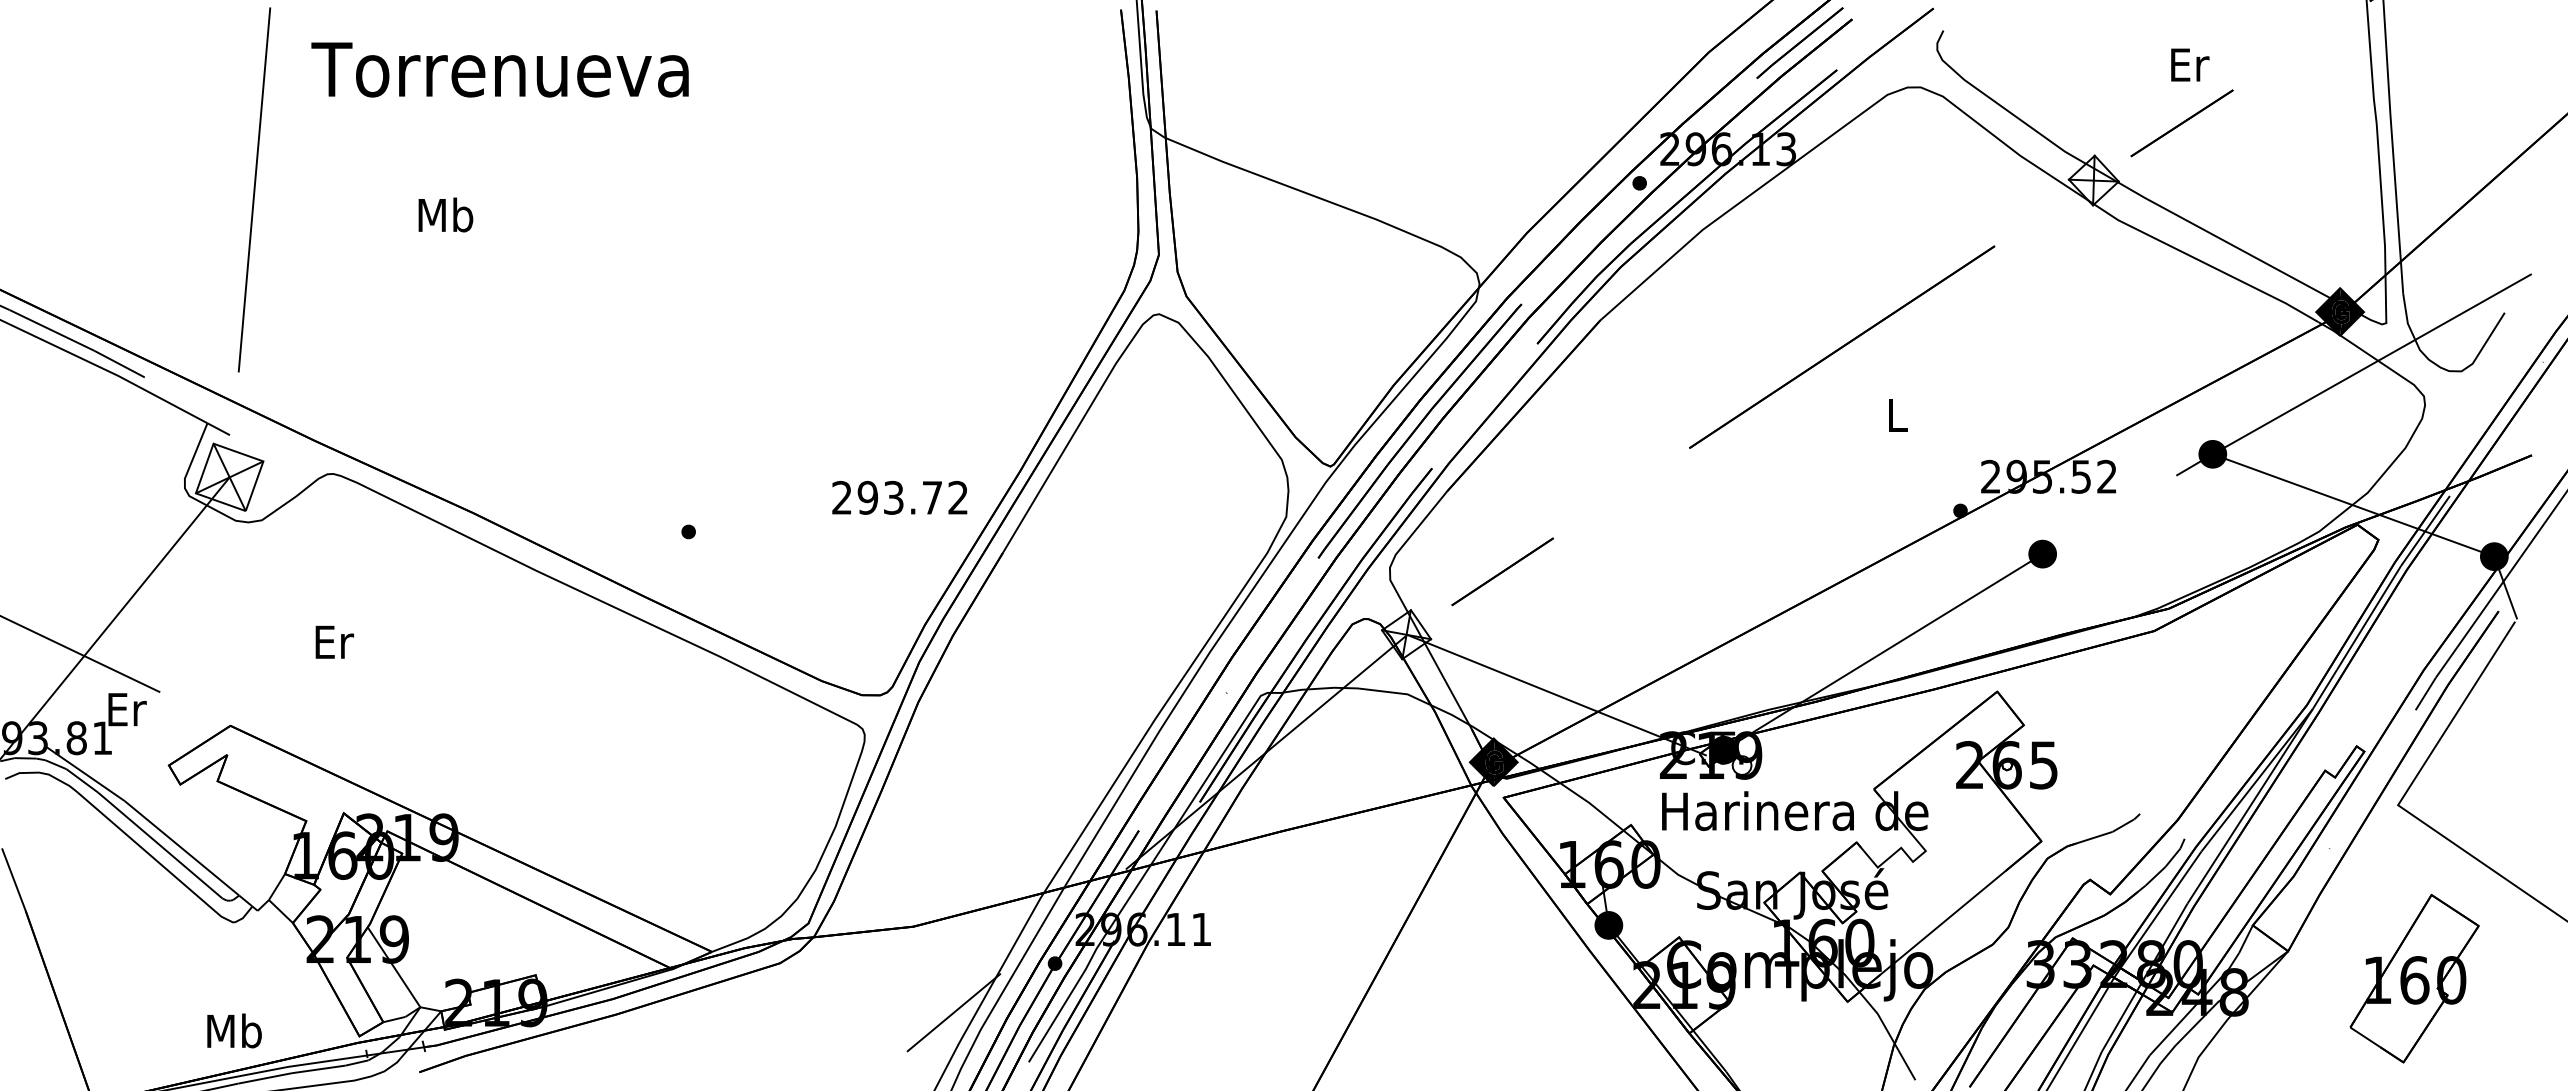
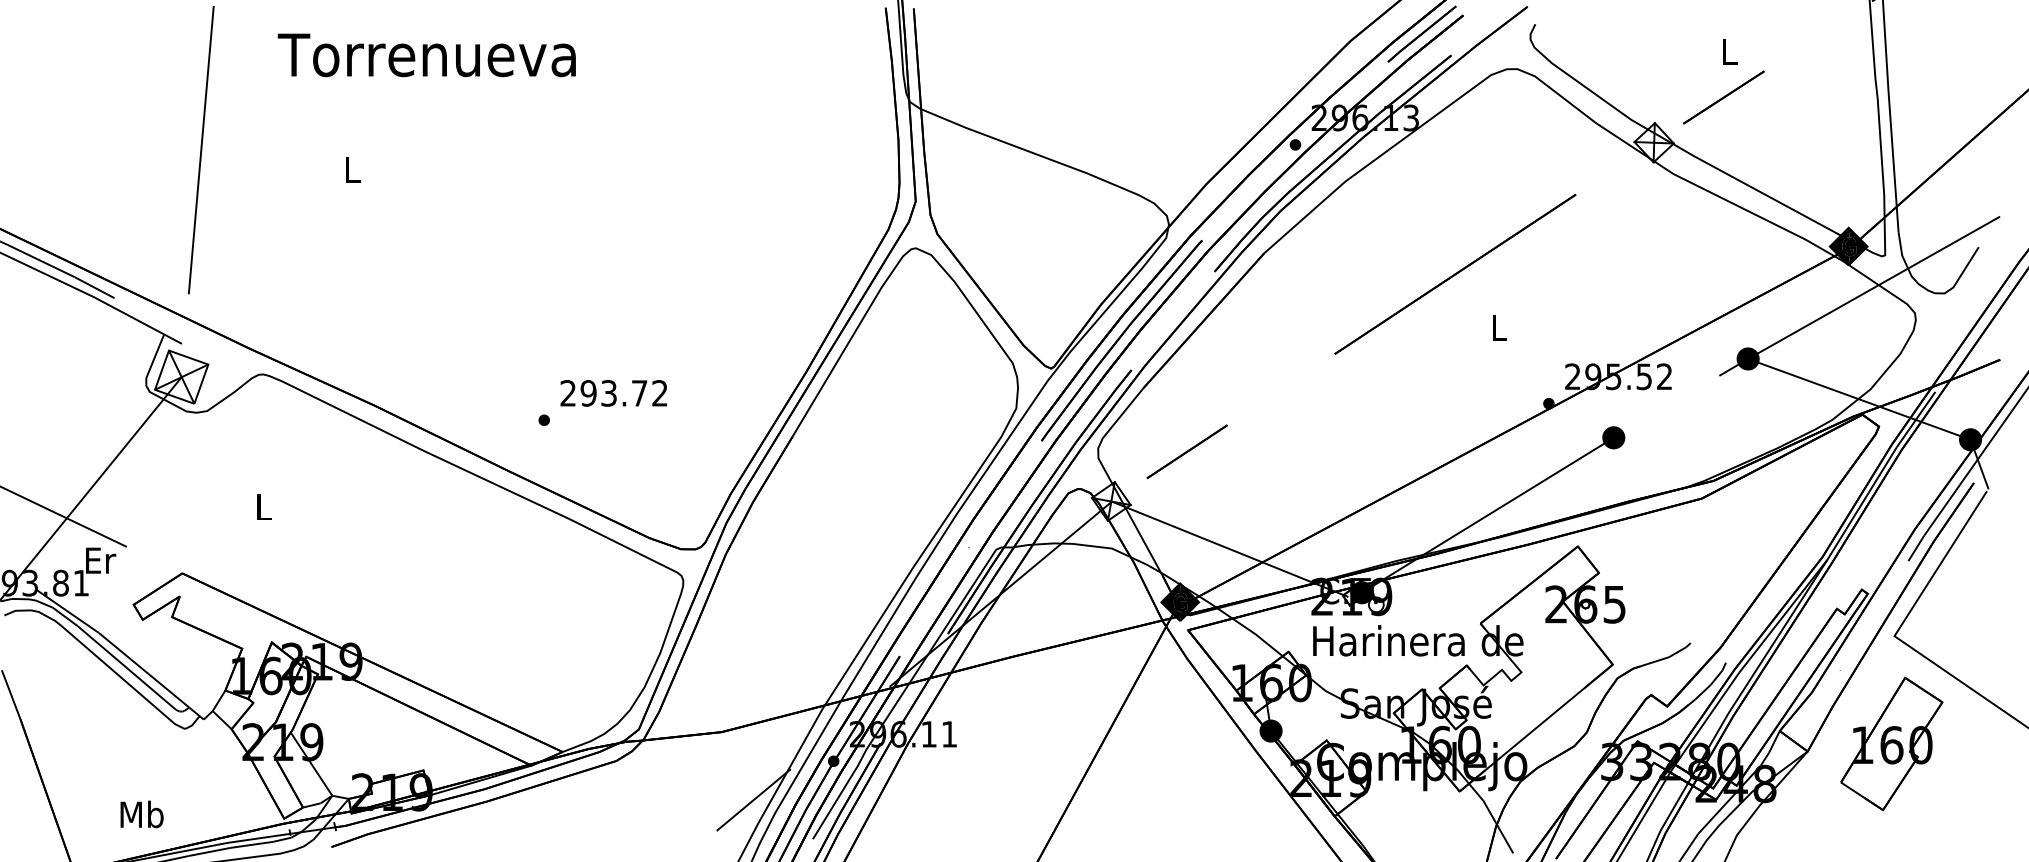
text: (2190, 64) -> (1730, 51), Er -> L
text: (499, 69) -> (426, 55), moved
text: (445, 214) -> (352, 169), Mb -> L
text: (899, 497) -> (613, 393), moved
text: (334, 641) -> (264, 506), Er -> L
part: (2414, 978) -> (1891, 743), moved
text: (234, 1030) -> (142, 814), moved

